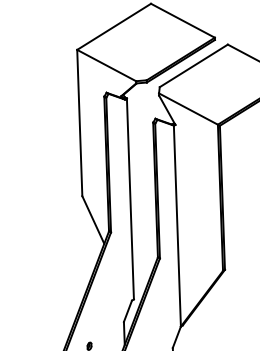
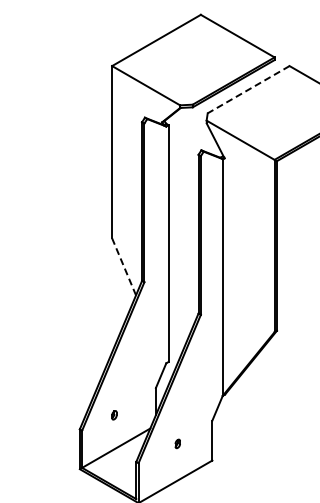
line: (193, 65) -> (248, 89), solid -> dashed
line: (93, 219) -> (124, 266), solid -> dashed

